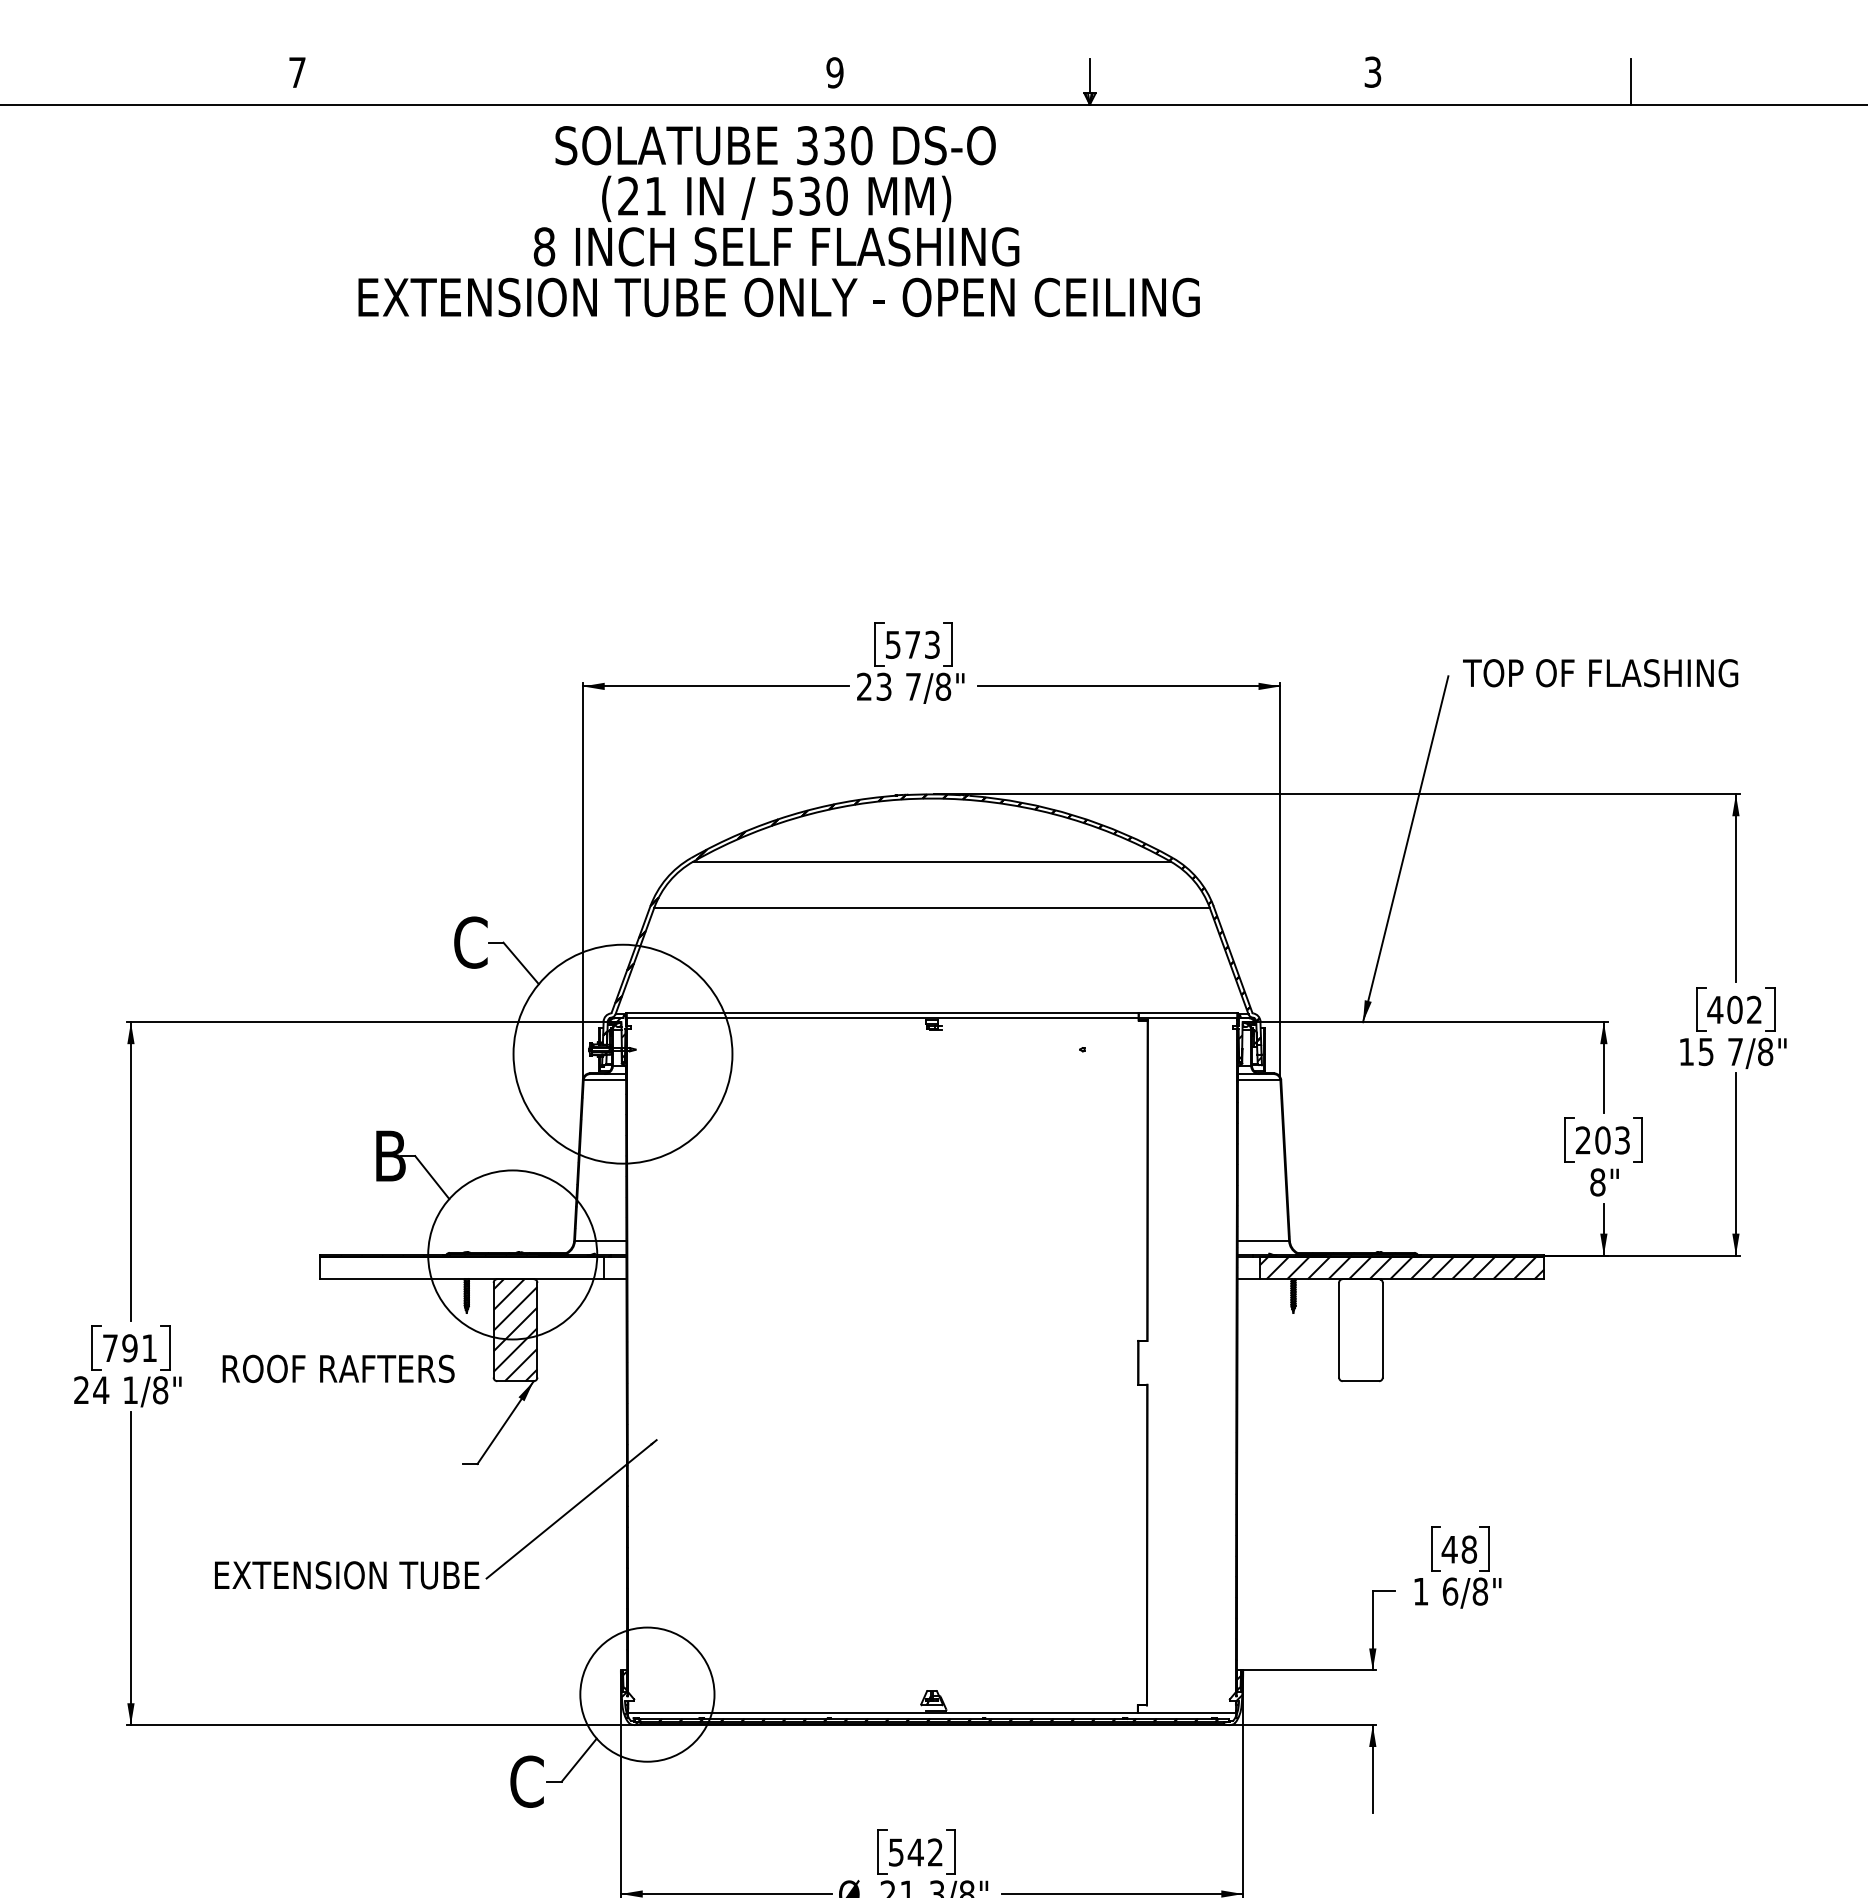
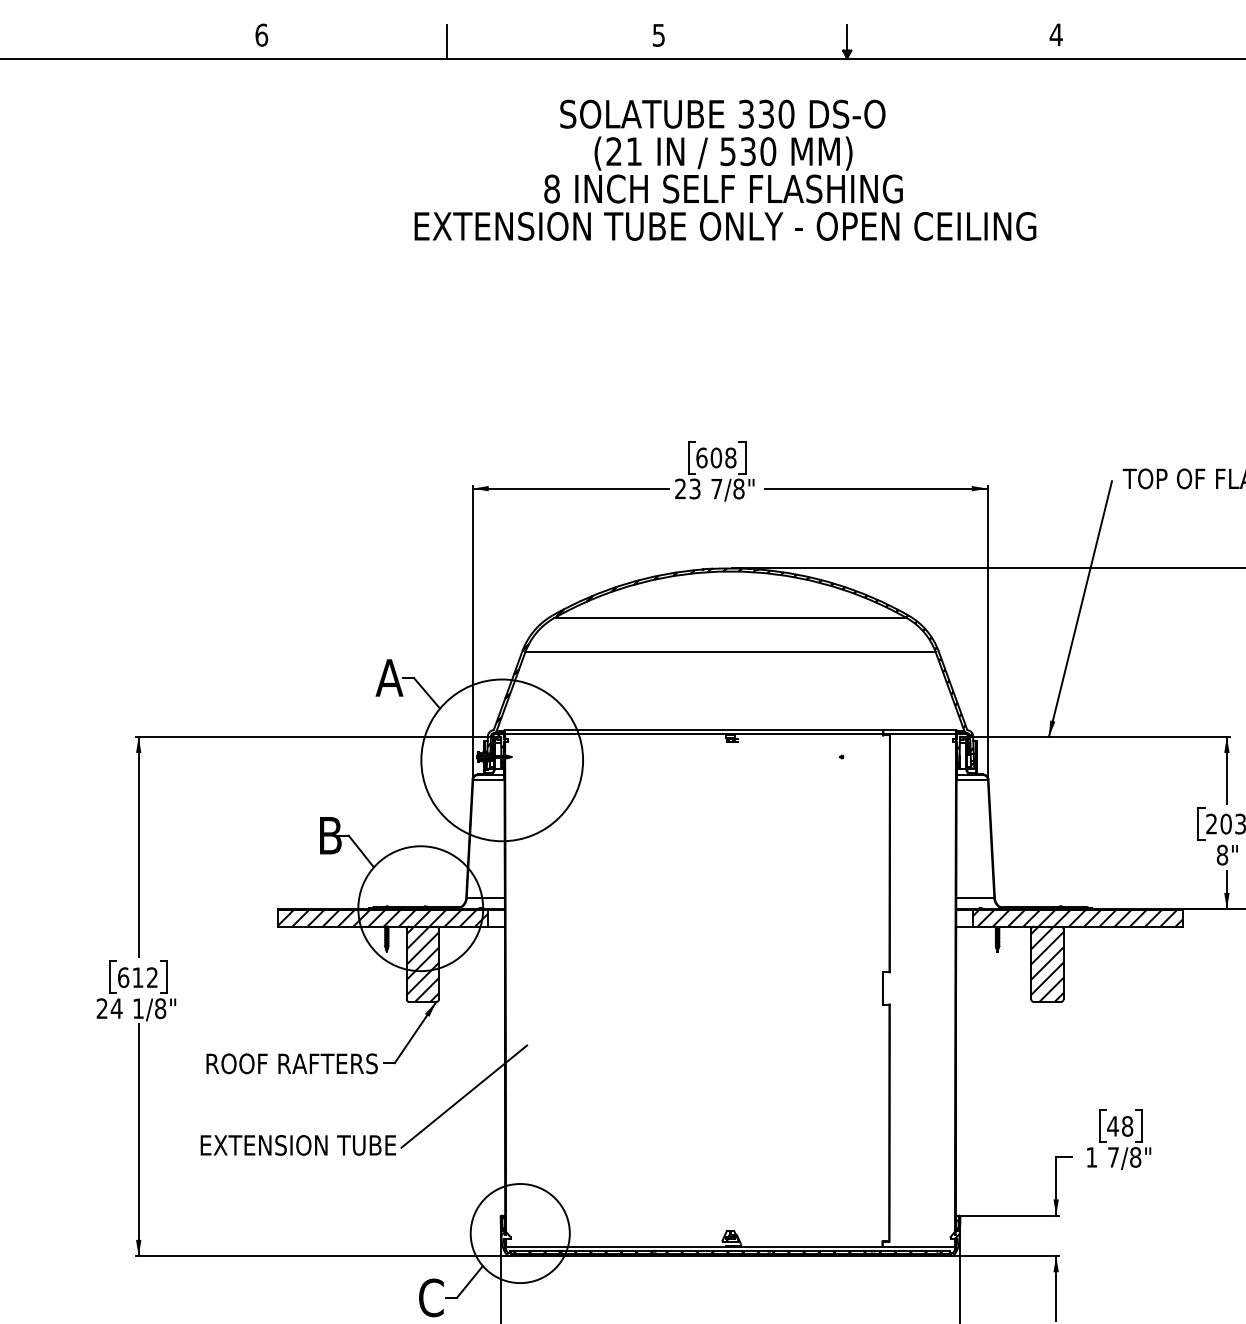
text: (1372, 71) -> (1055, 34), 3 -> 4
text: (297, 72) -> (261, 35), 7 -> 6
text: (834, 72) -> (658, 35), 9 -> 5
line: (548, 81) -> (447, 41), added
text: (778, 221) -> (724, 170), moved
text: (912, 644) -> (716, 457), 573 -> 608
text: (470, 942) -> (389, 677), C -> A
hatch: (461, 1268) -> (382, 918), added
hatch: (1360, 1330) -> (1047, 964), added
text: (129, 1348) -> (137, 977), 791 -> 612
text: (338, 1368) -> (292, 1063), moved
text: (1450, 1591) -> (1113, 1157), 6/8" -> 7/8"

